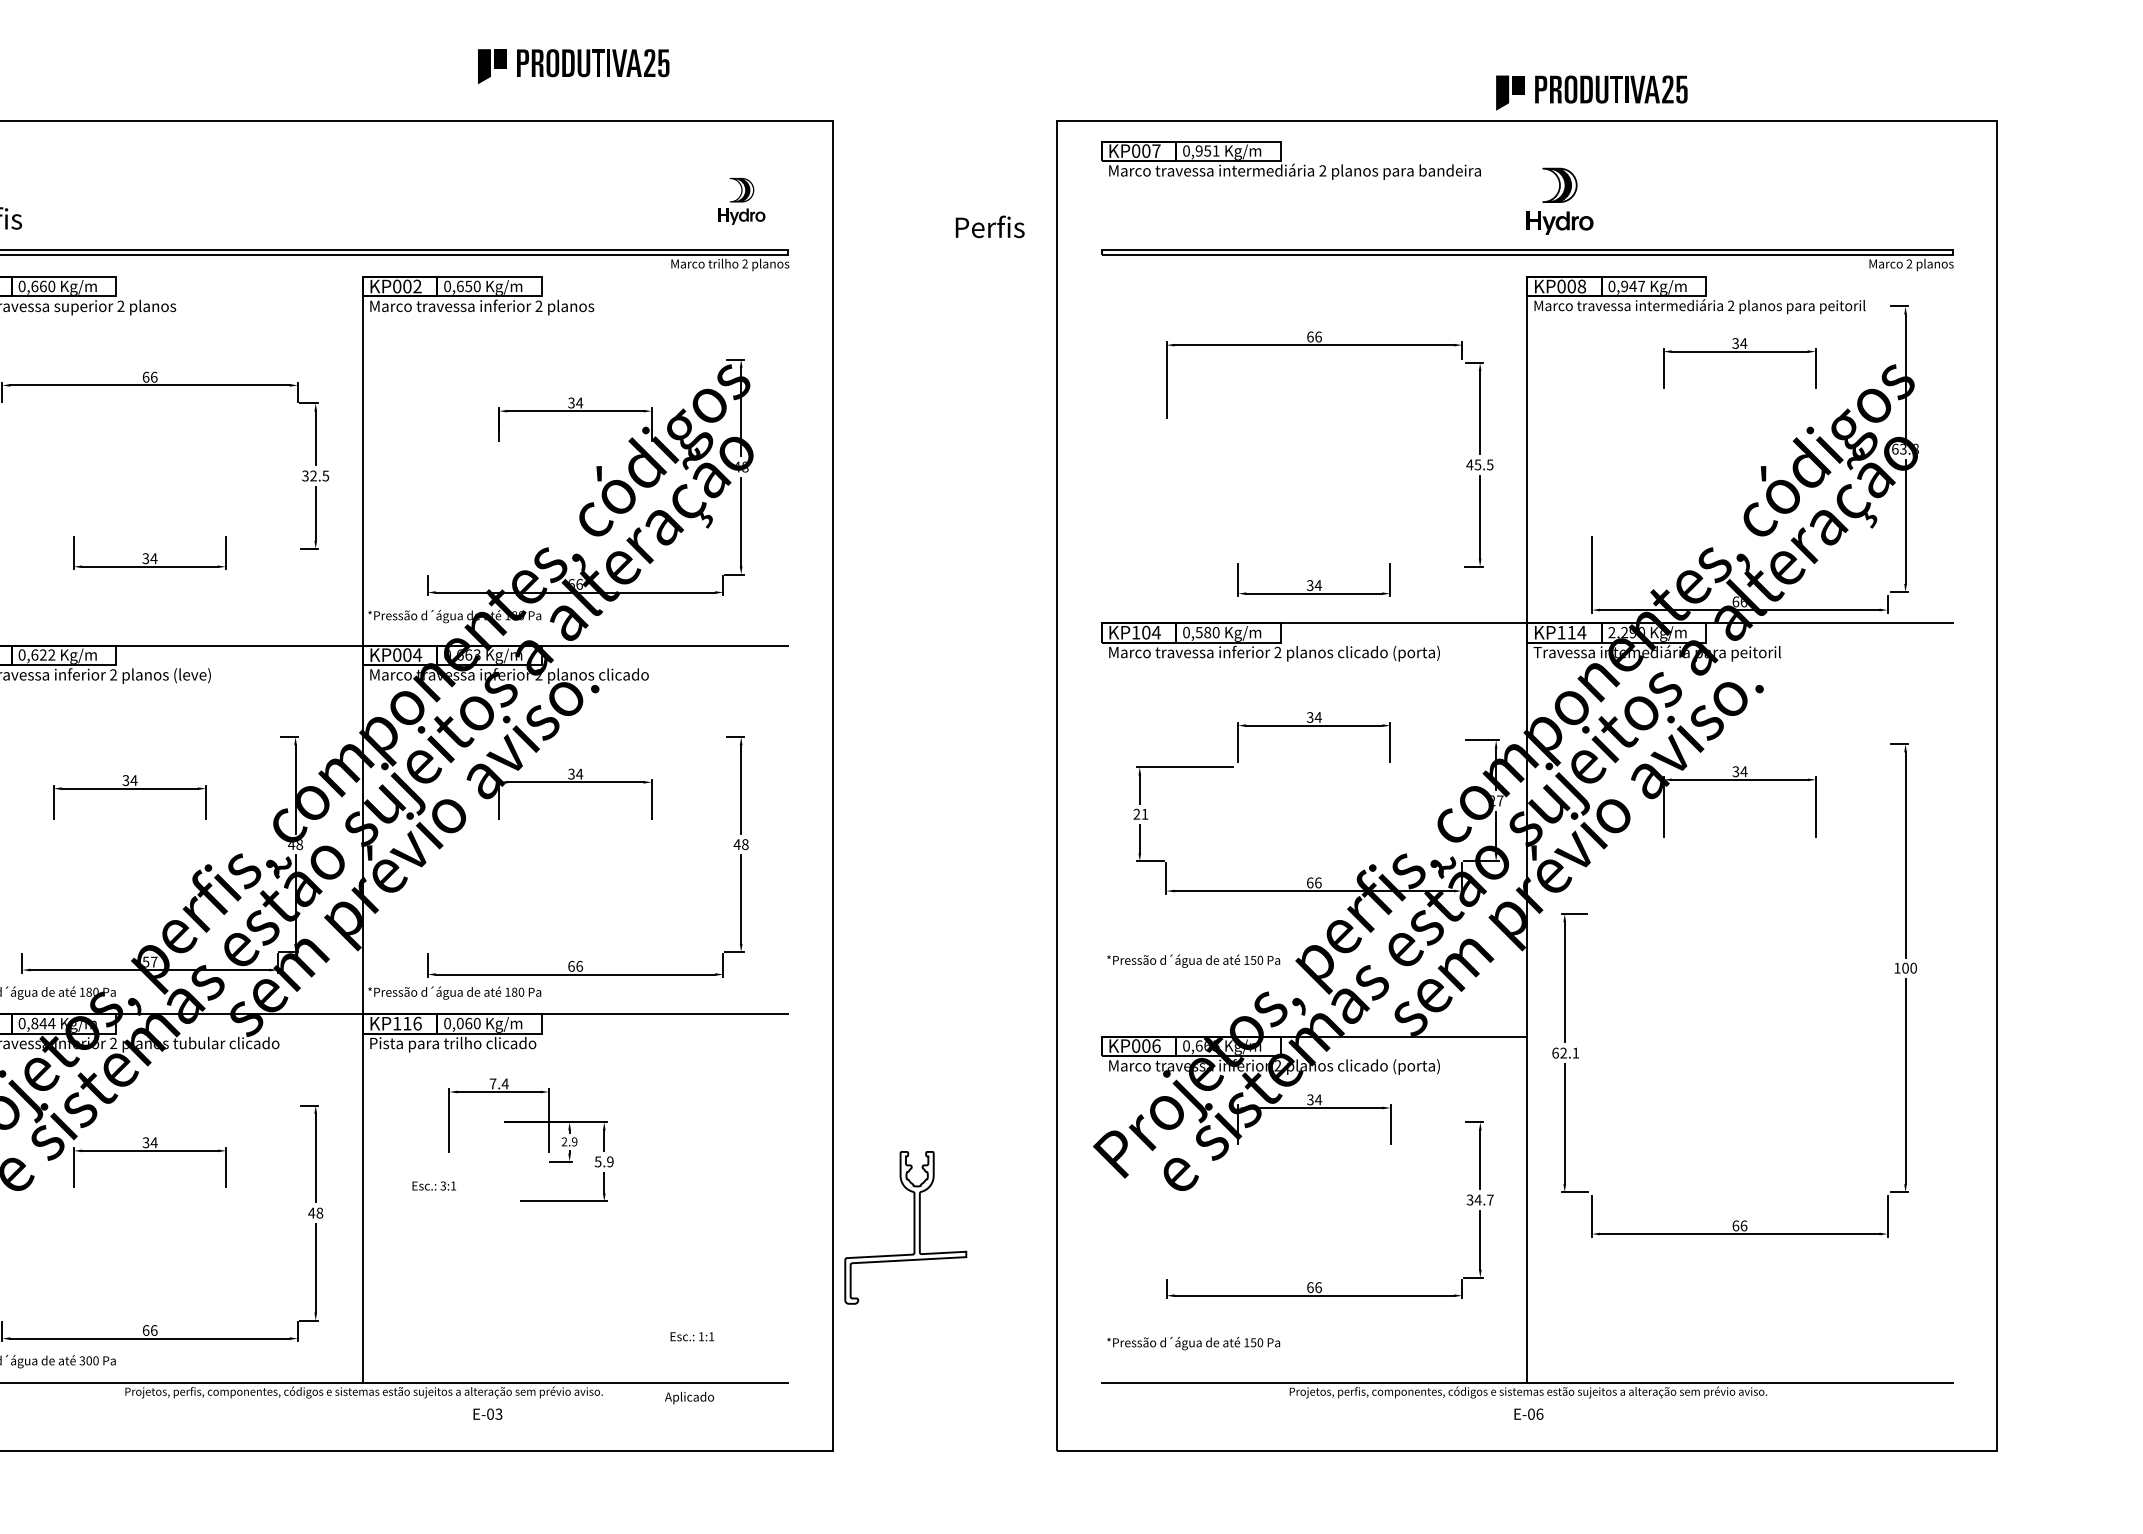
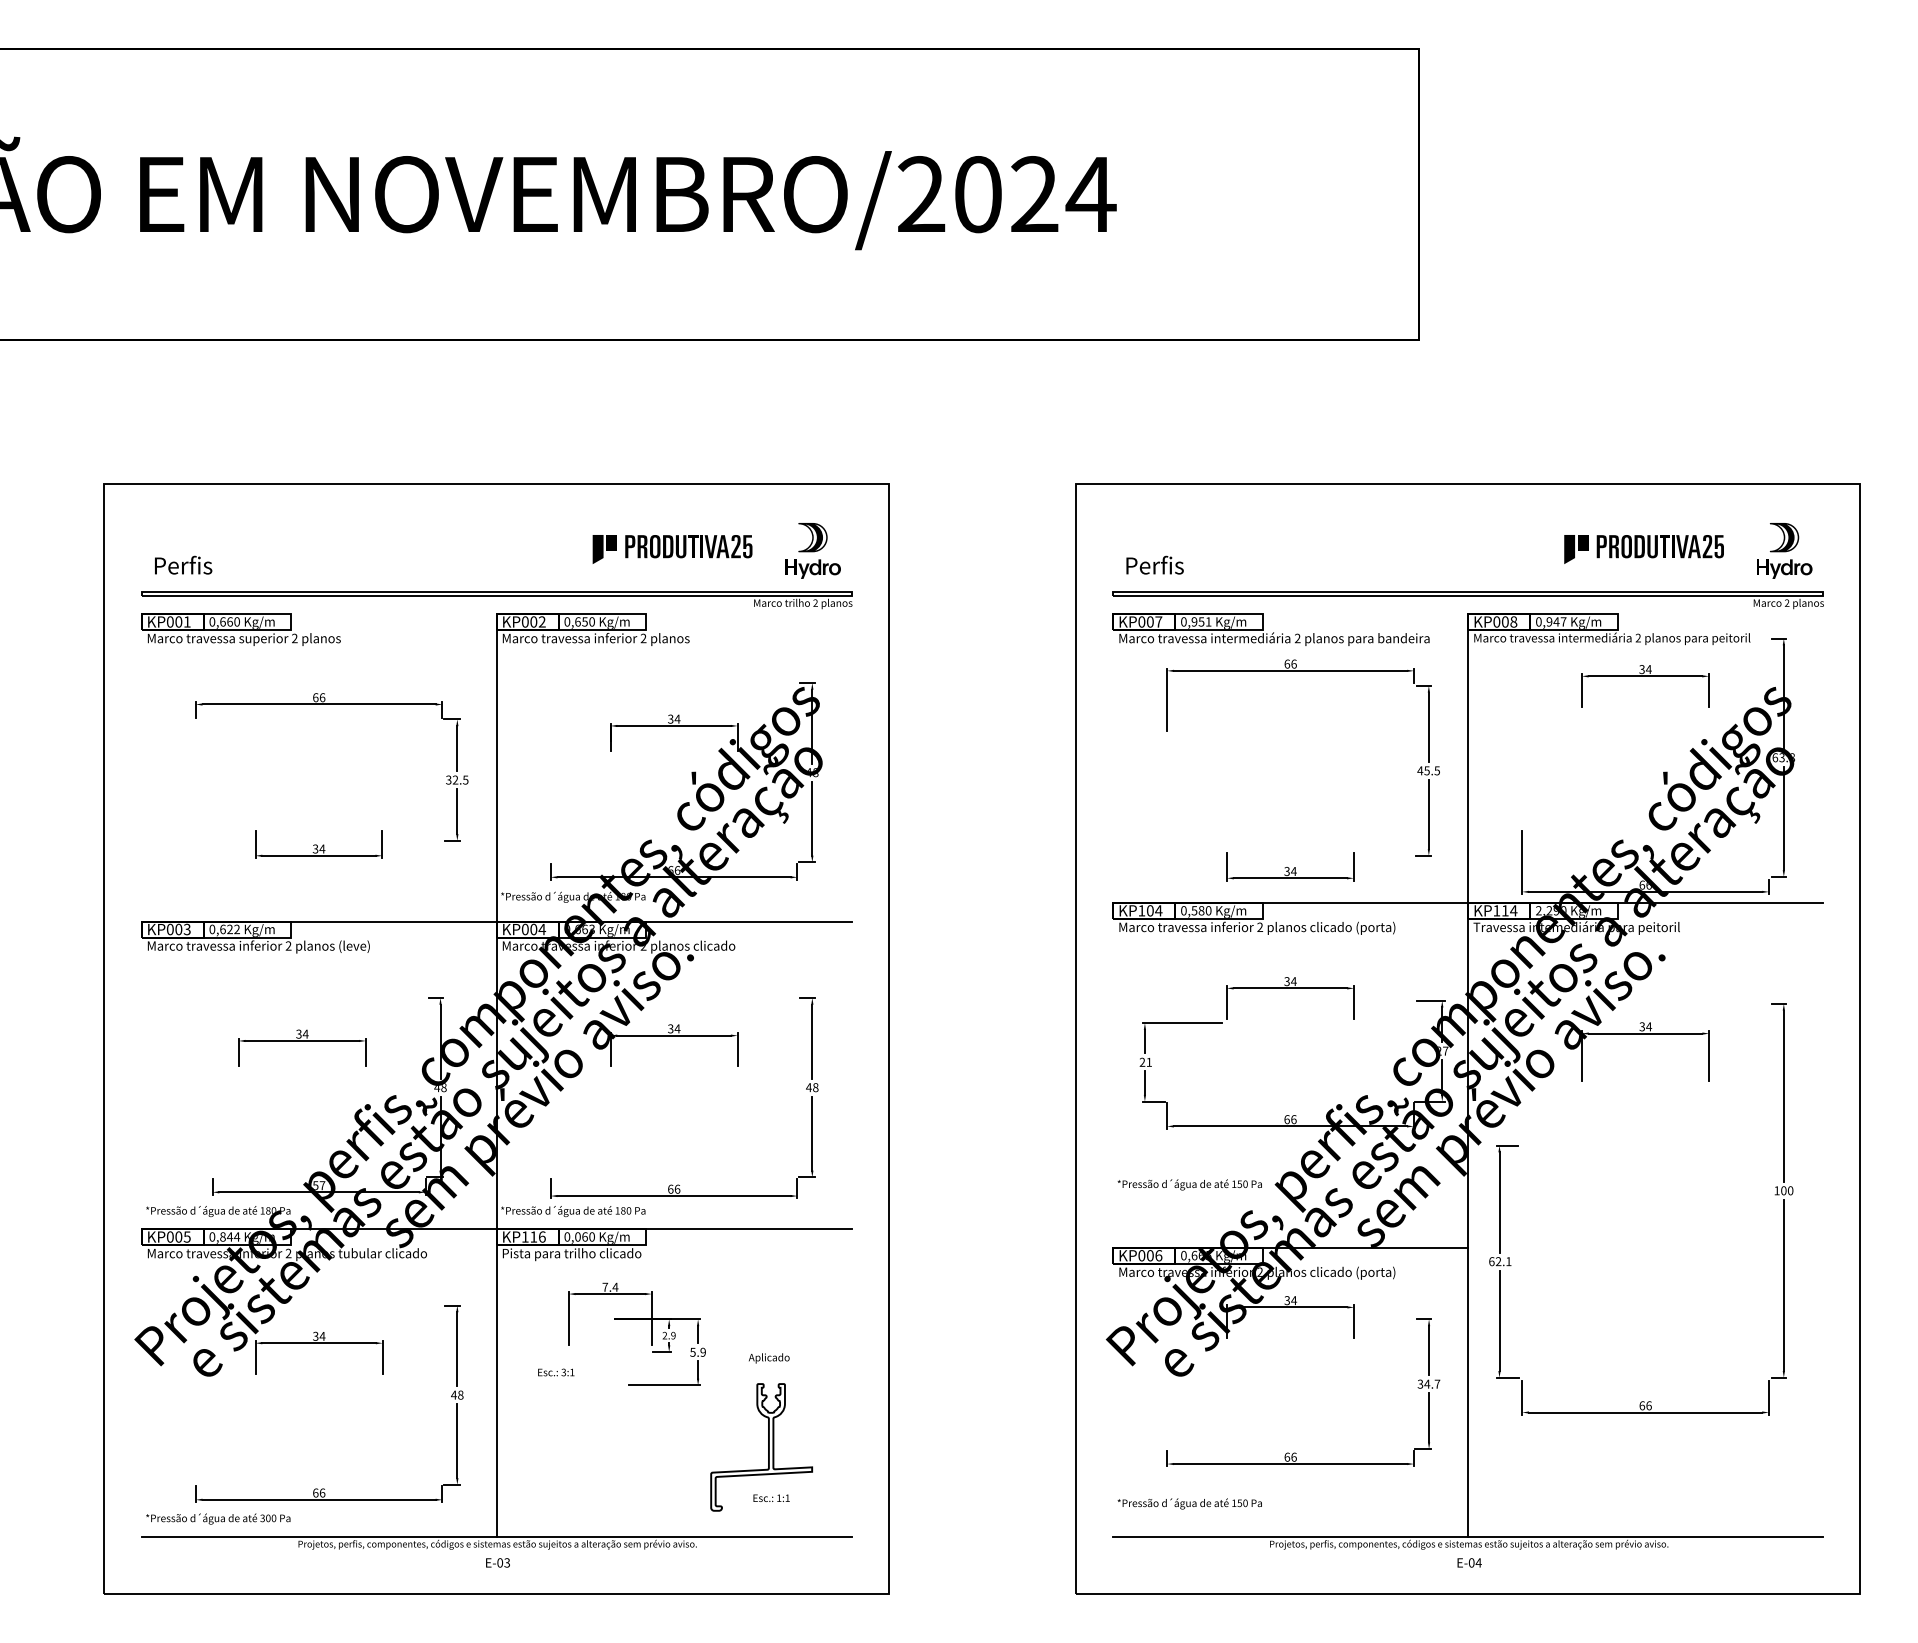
part: (573, 66) -> (672, 549), moved
part: (1591, 92) -> (1643, 549), moved
part: (1290, 160) -> (1270, 629), moved
part: (741, 200) -> (812, 550), size x1.43
part: (1559, 200) -> (1784, 550), moved
text: (989, 226) -> (1154, 564), moved
part: (913, 1227) -> (768, 1447), moved
text: (689, 1398) -> (769, 1358), moved
text: (487, 1413) -> (497, 1562), moved
text: (1539, 1413) -> (1478, 1562), E-06 -> E-04

